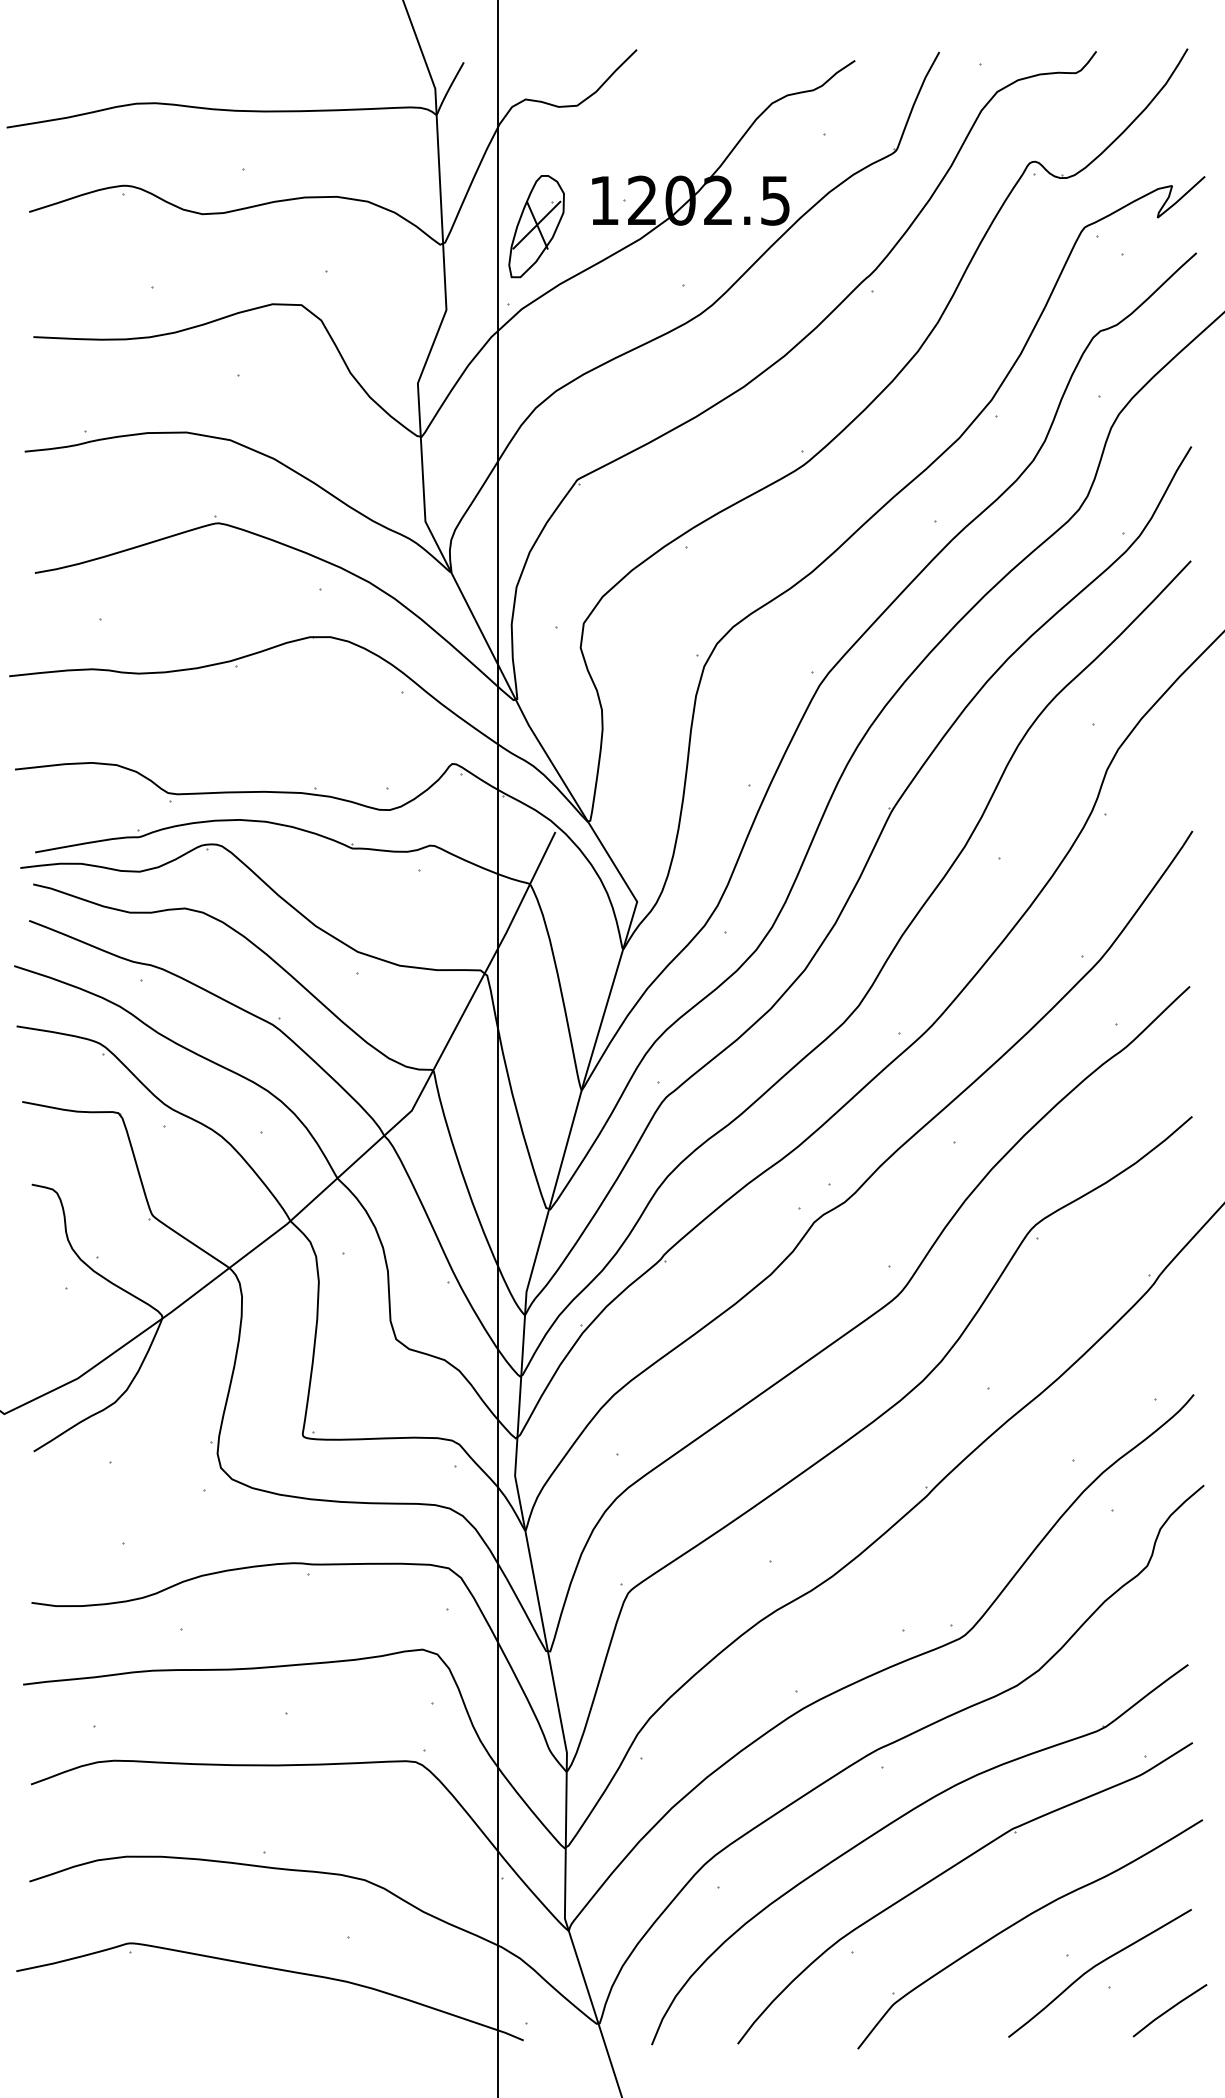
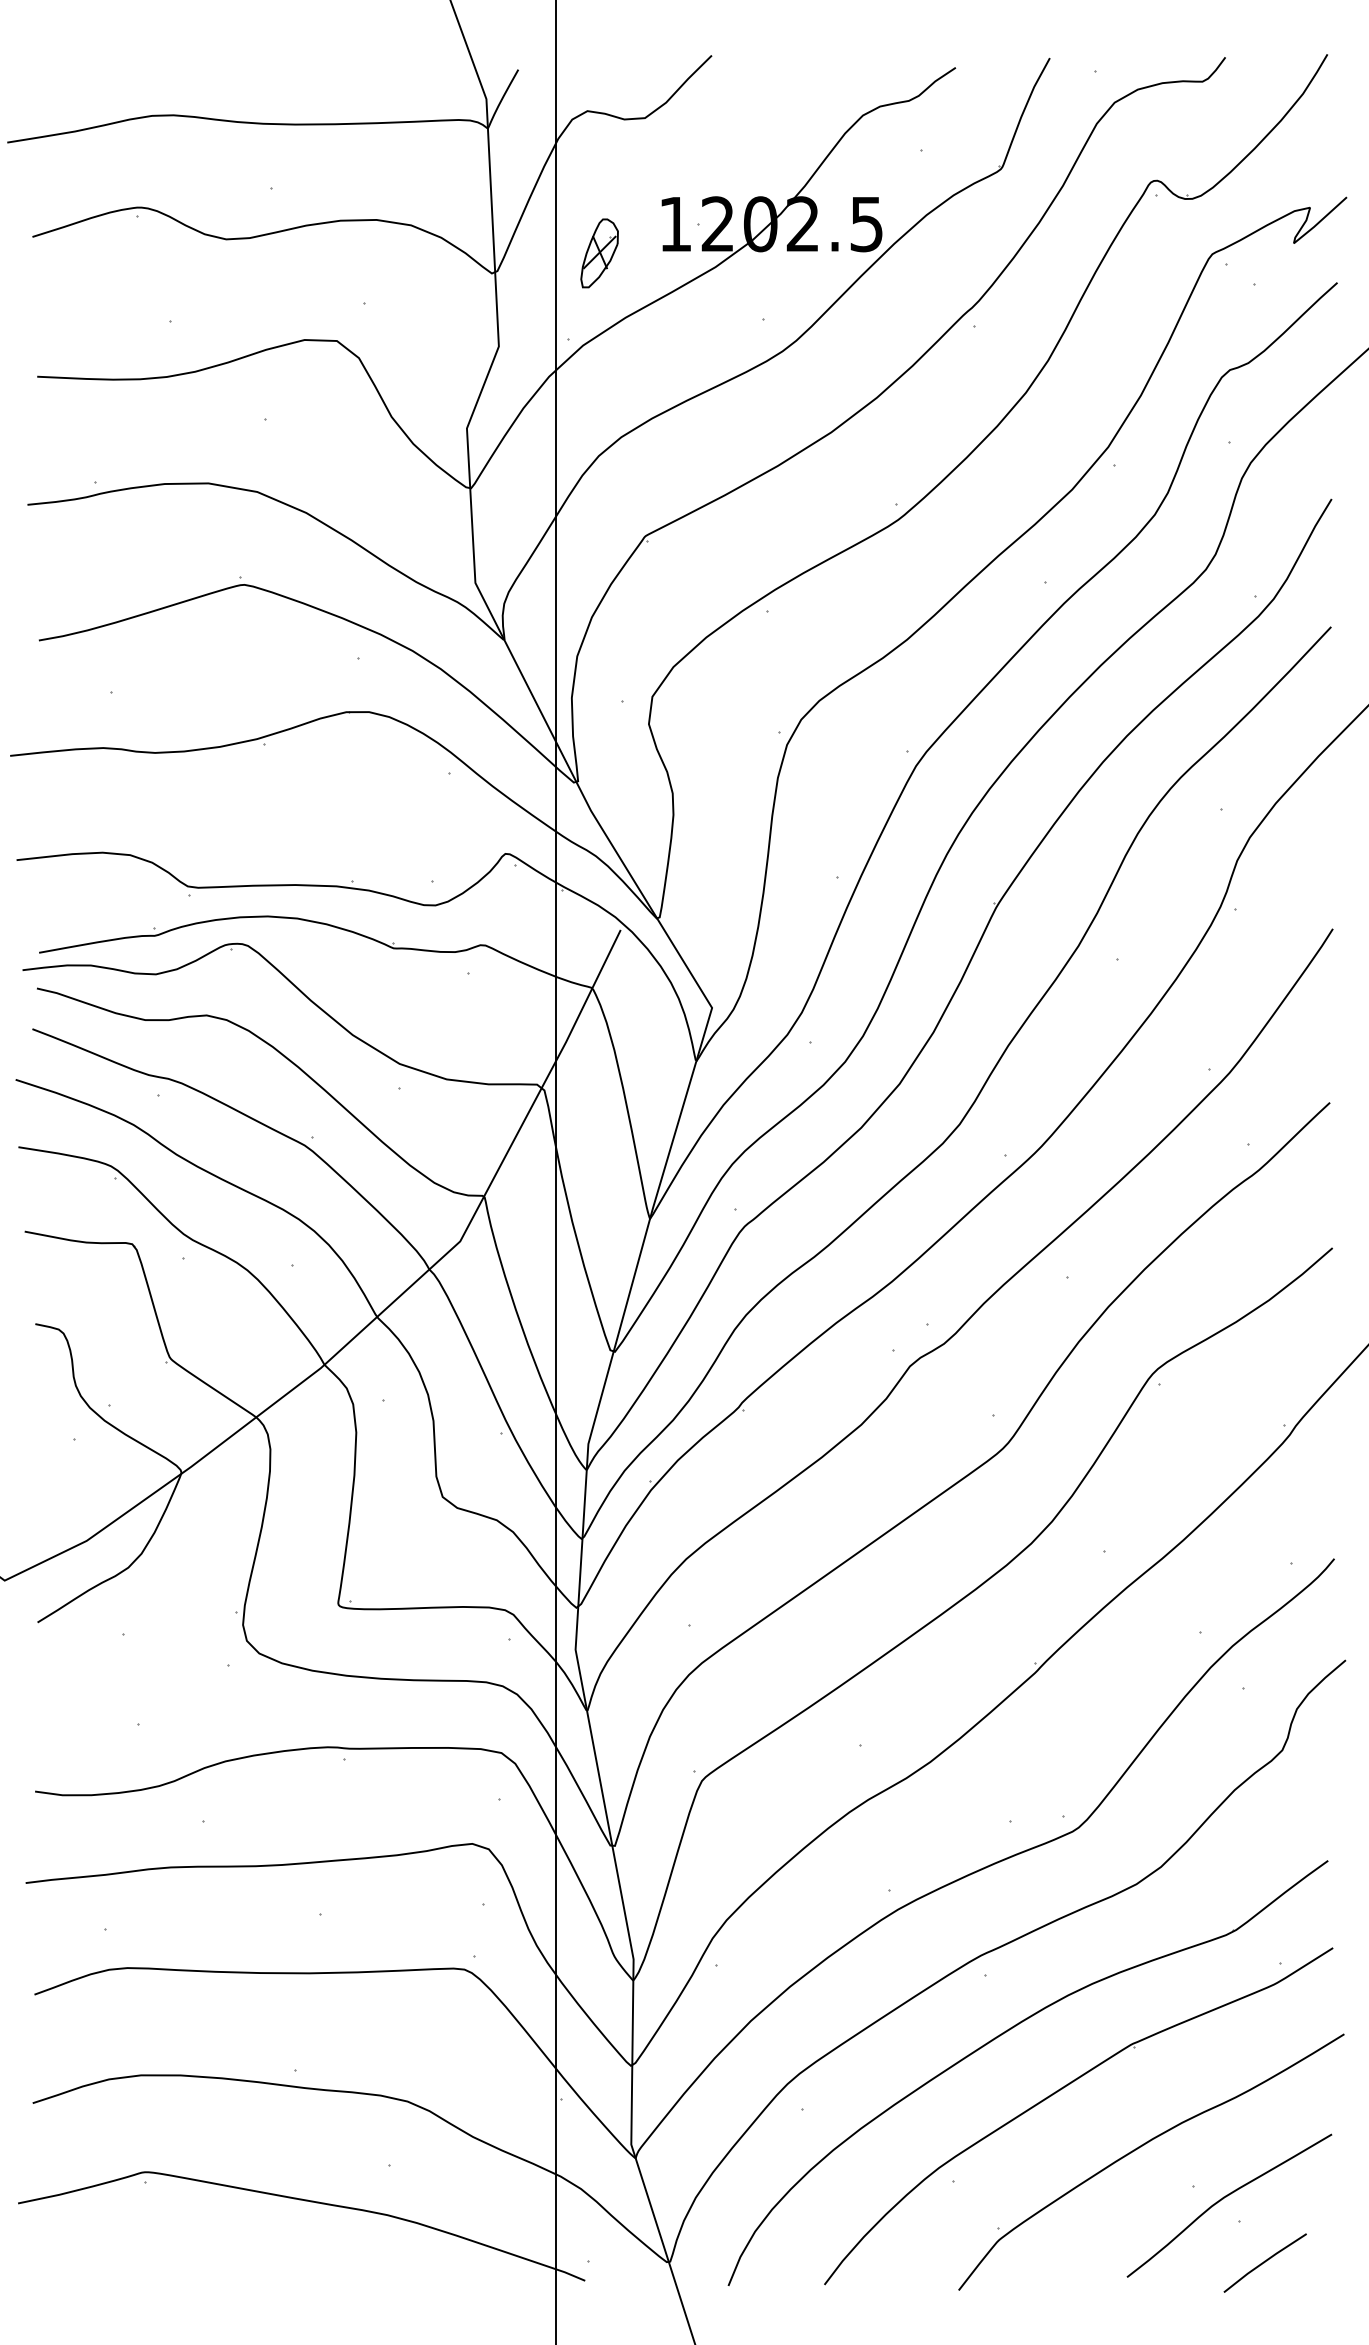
part: (536, 226) -> (599, 253), size x0.6
line: (1169, 2010) -> (1264, 2262), moved

